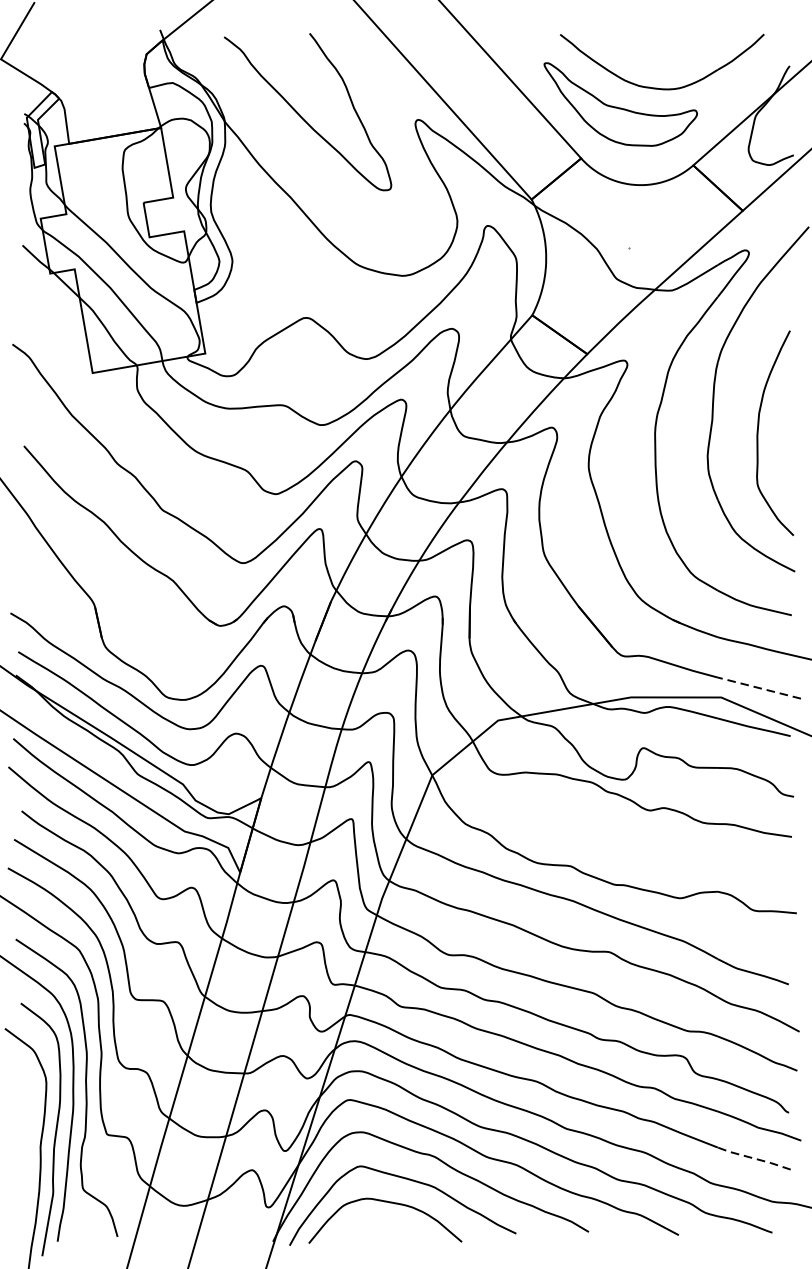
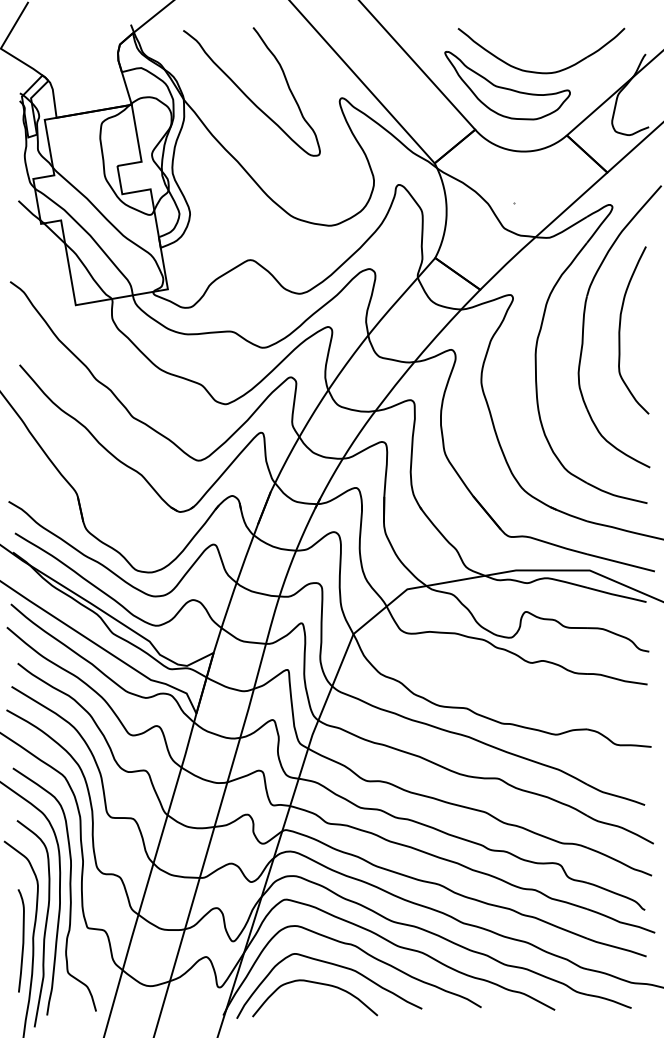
curve: (758, 433) -> (620, 330), moved
line: (758, 687) -> (620, 562), dashed -> solid
curve: (27, 1149) -> (22, 940), added
line: (755, 1158) -> (617, 947), dashed -> solid

